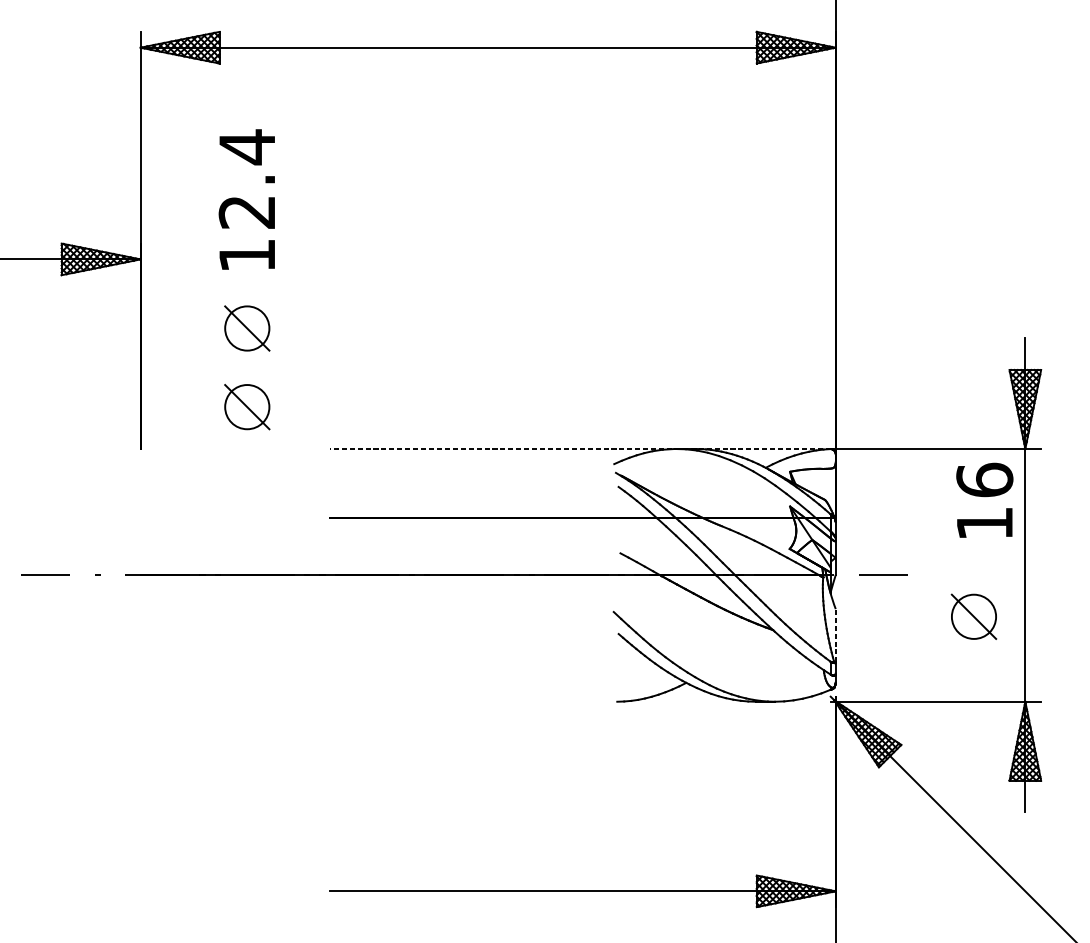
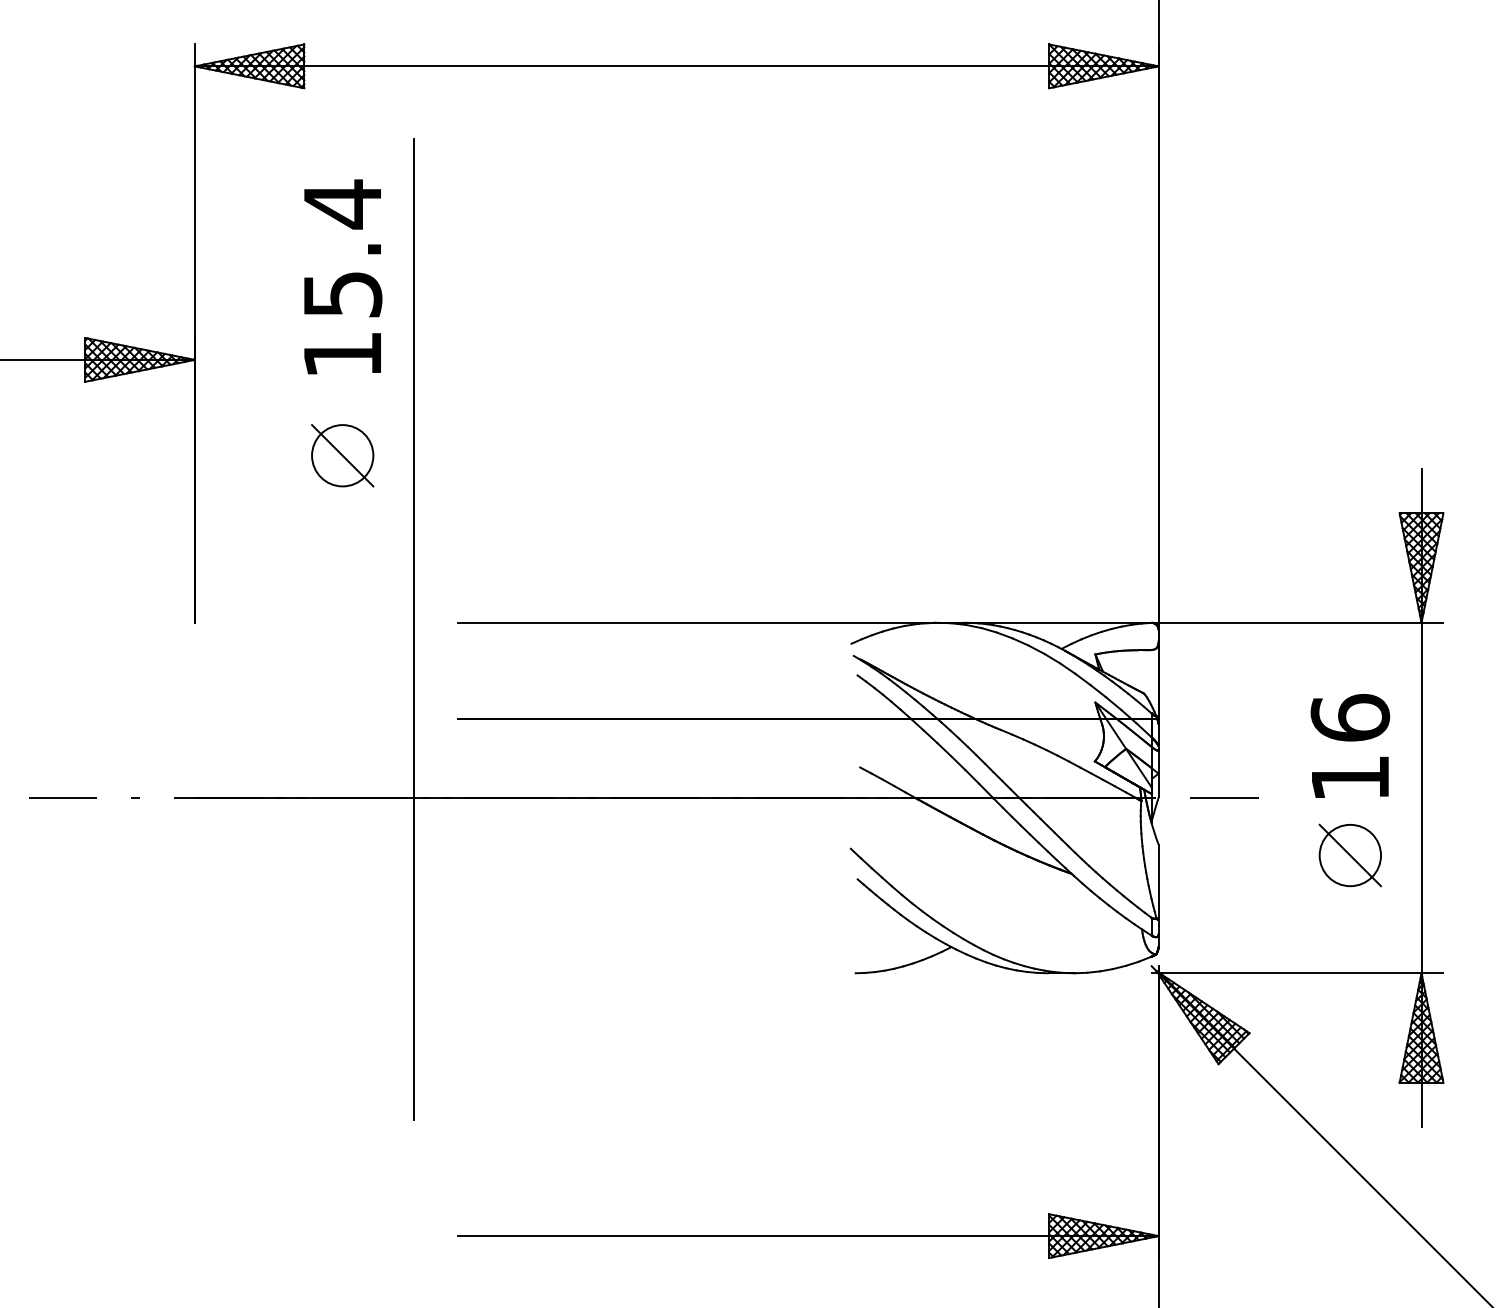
text: (247, 212) -> (342, 294), 12.4 -> 15.4
part: (247, 406) -> (342, 564), removed
line: (580, 448) -> (804, 622), dashed -> solid
line: (298, 453) -> (413, 629), added
text: (984, 499) -> (1350, 745), moved
line: (835, 635) -> (1158, 881), dashed -> solid

